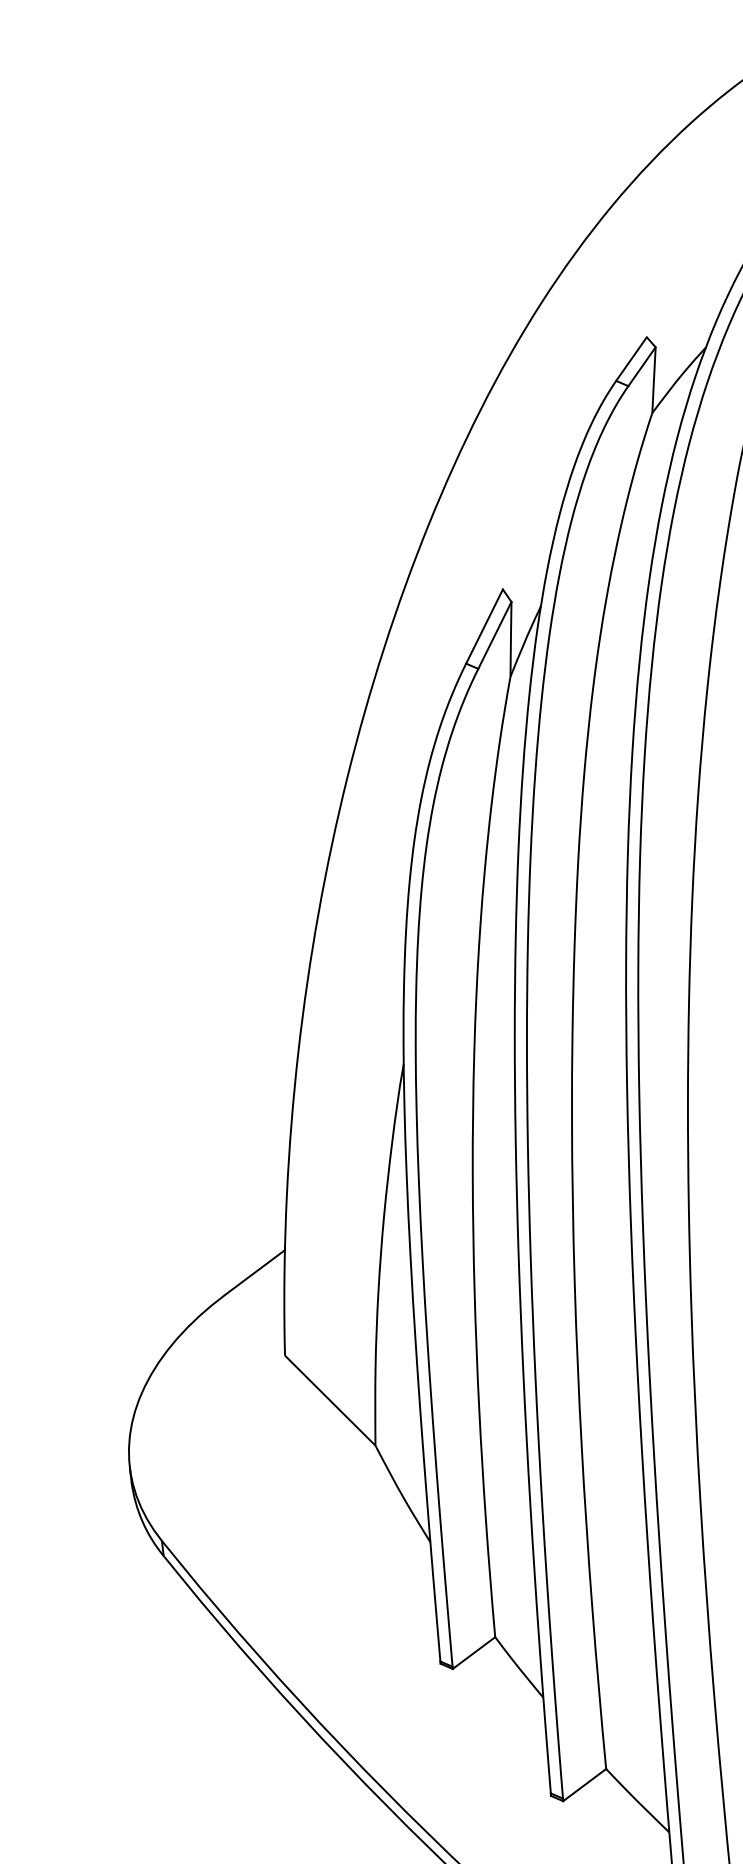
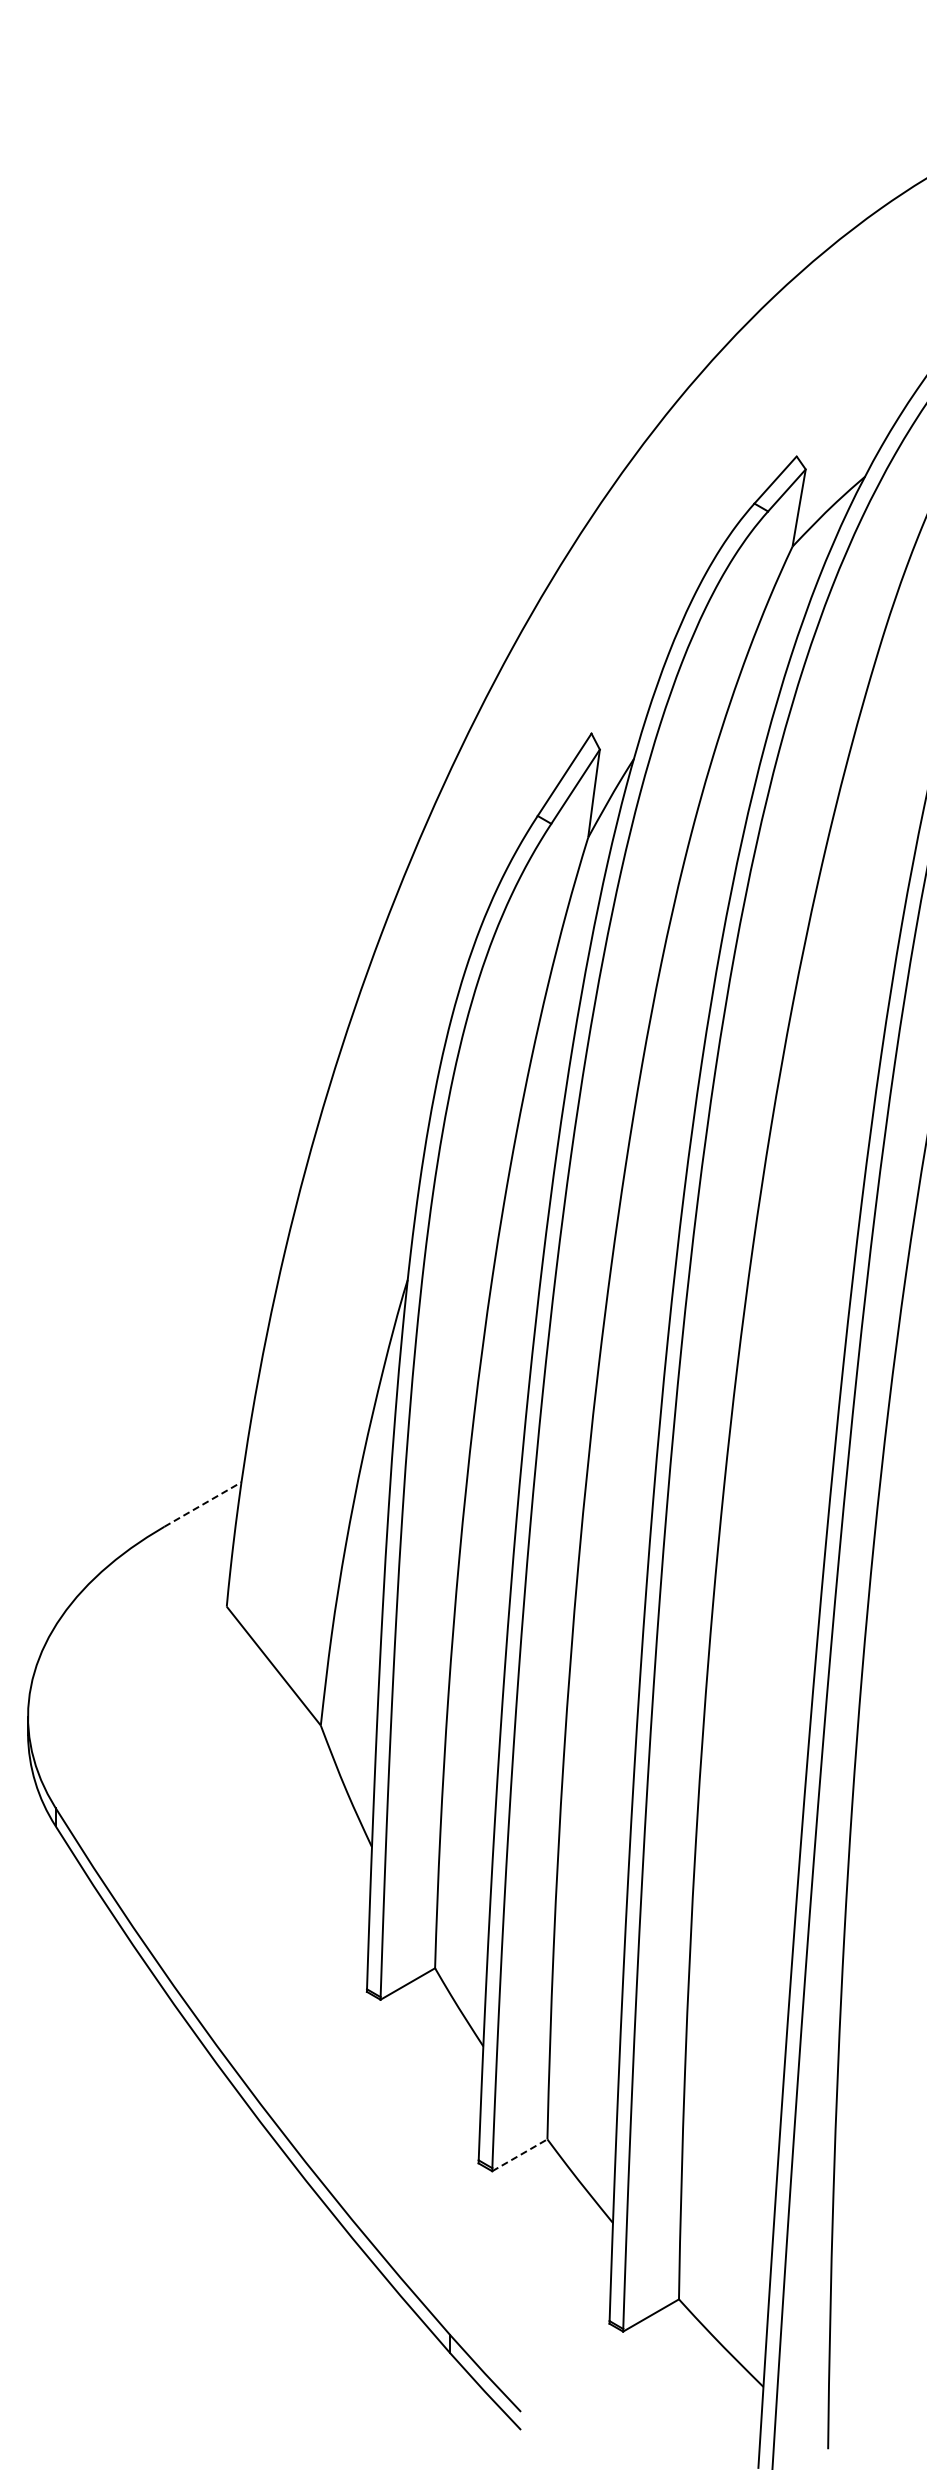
line: (255, 1272) -> (203, 1504), solid -> dashed
line: (584, 1785) -> (519, 2155), solid -> dashed

